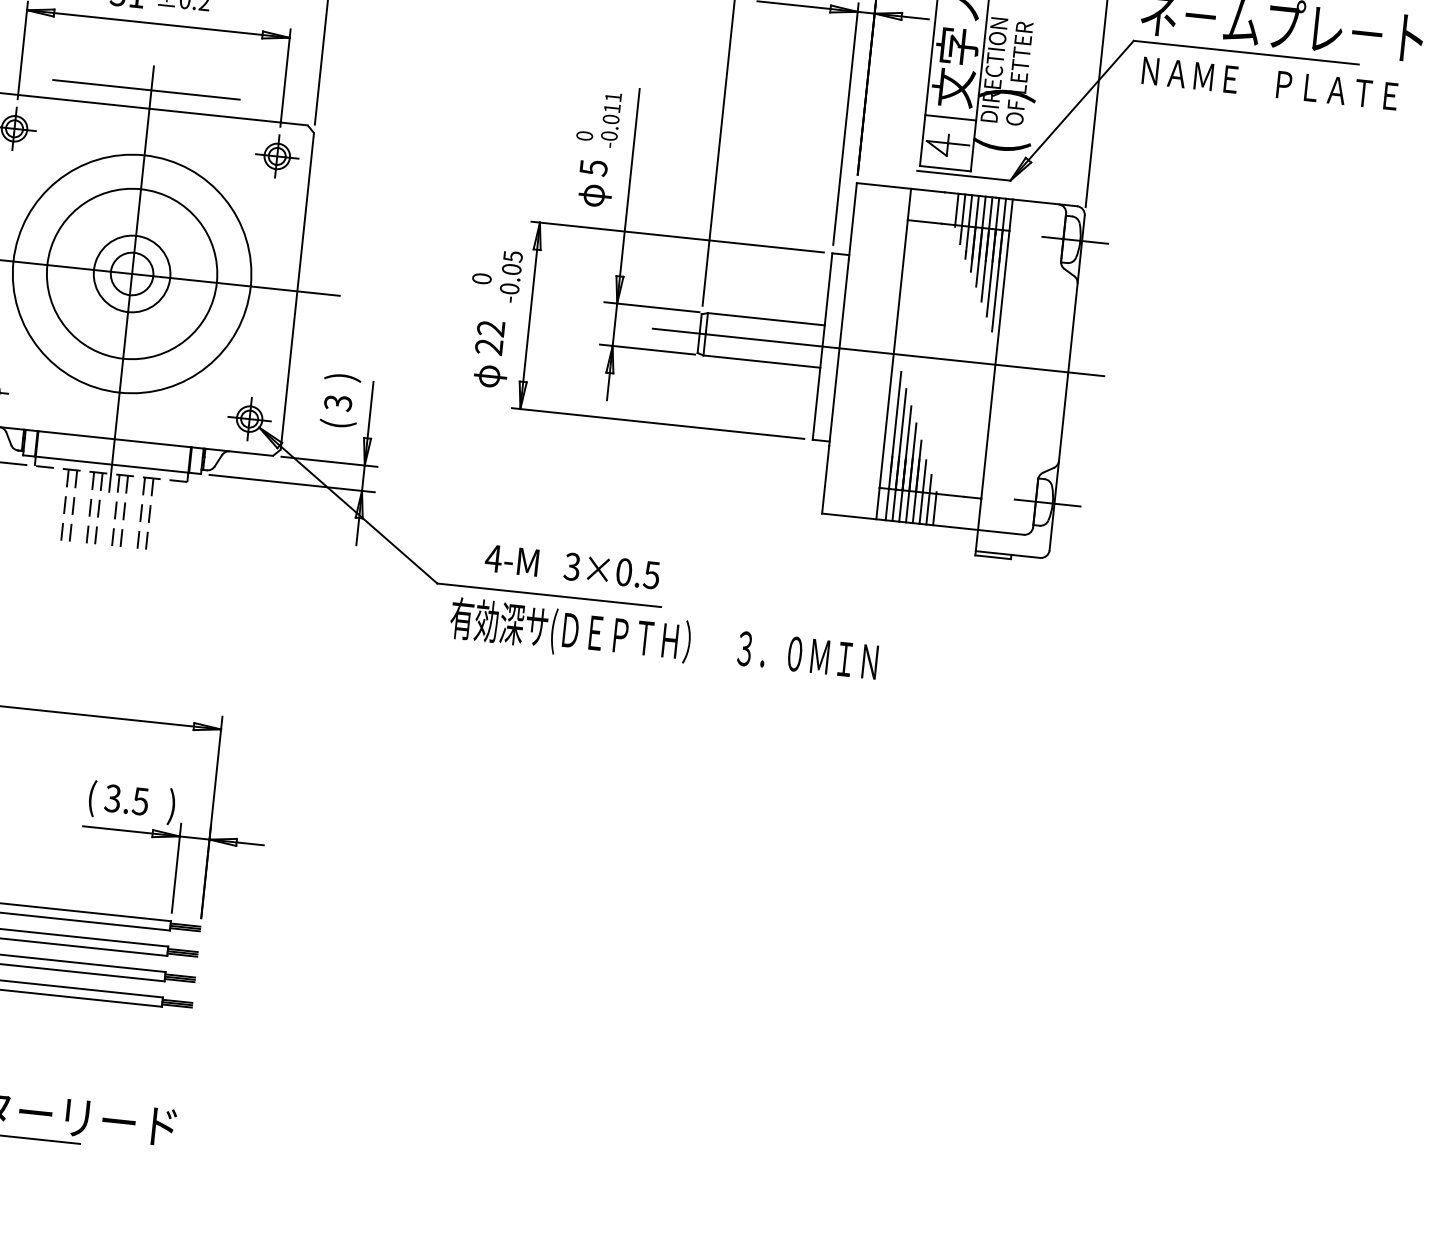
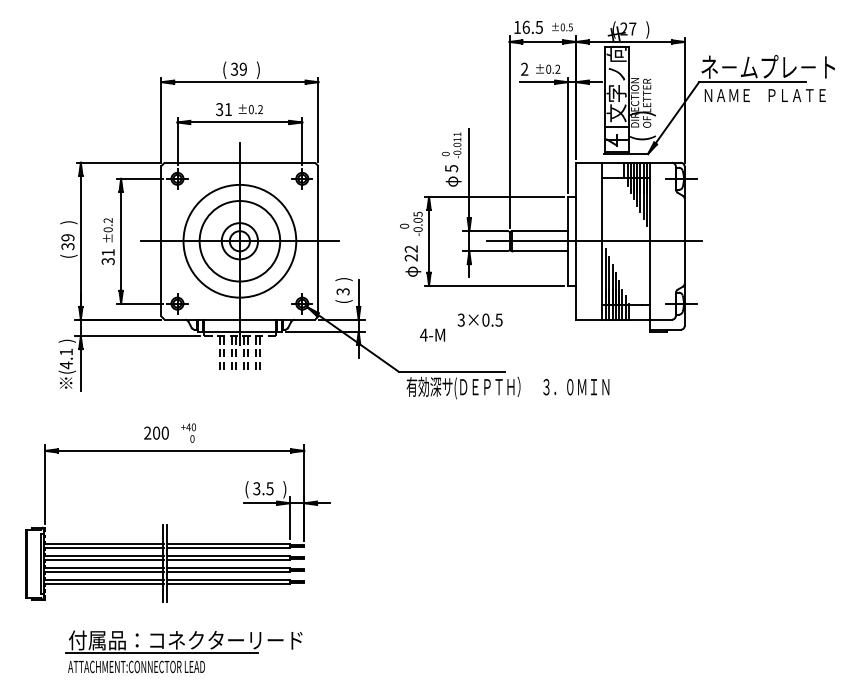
line: (146, 90) -> (237, 154), removed
text: (511, 559) -> (432, 334), moved
text: (610, 569) -> (479, 319), moved

